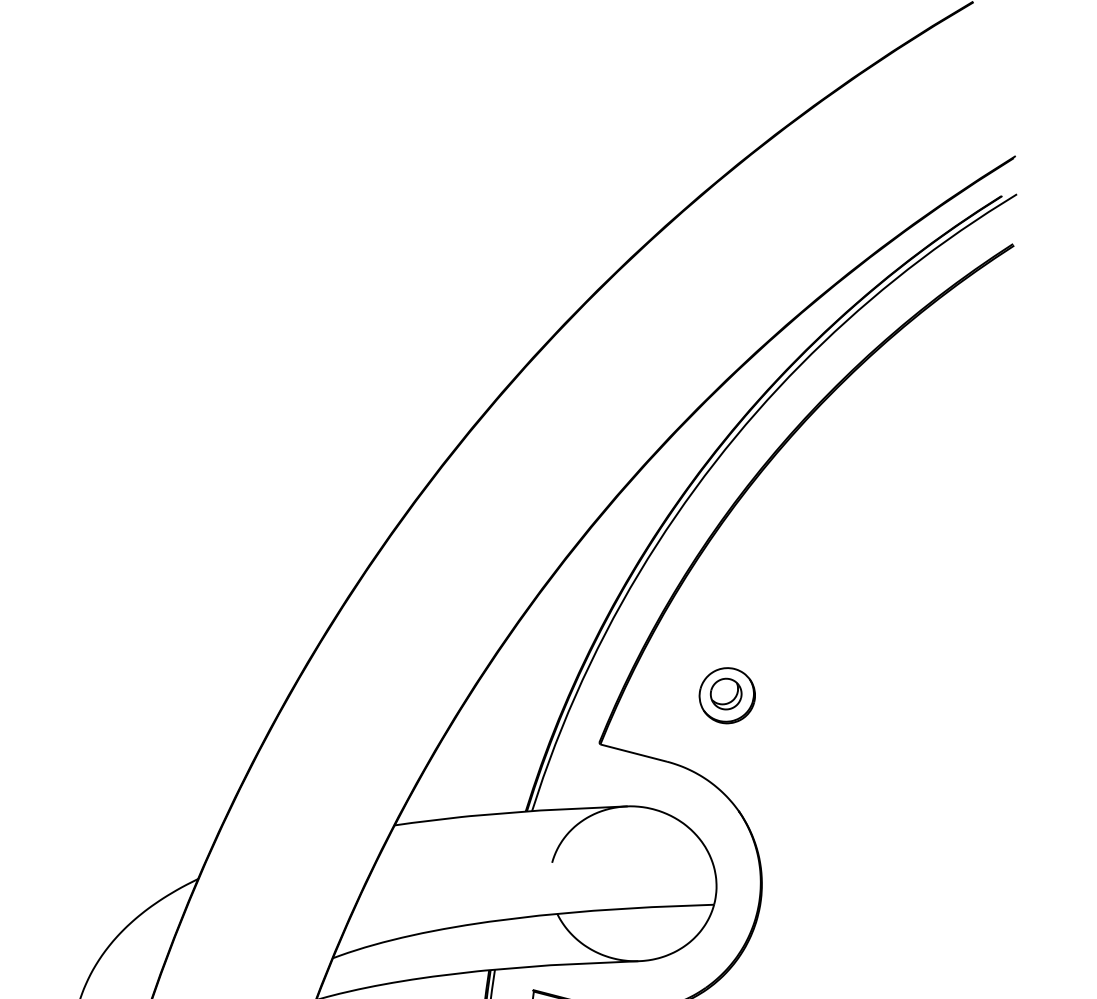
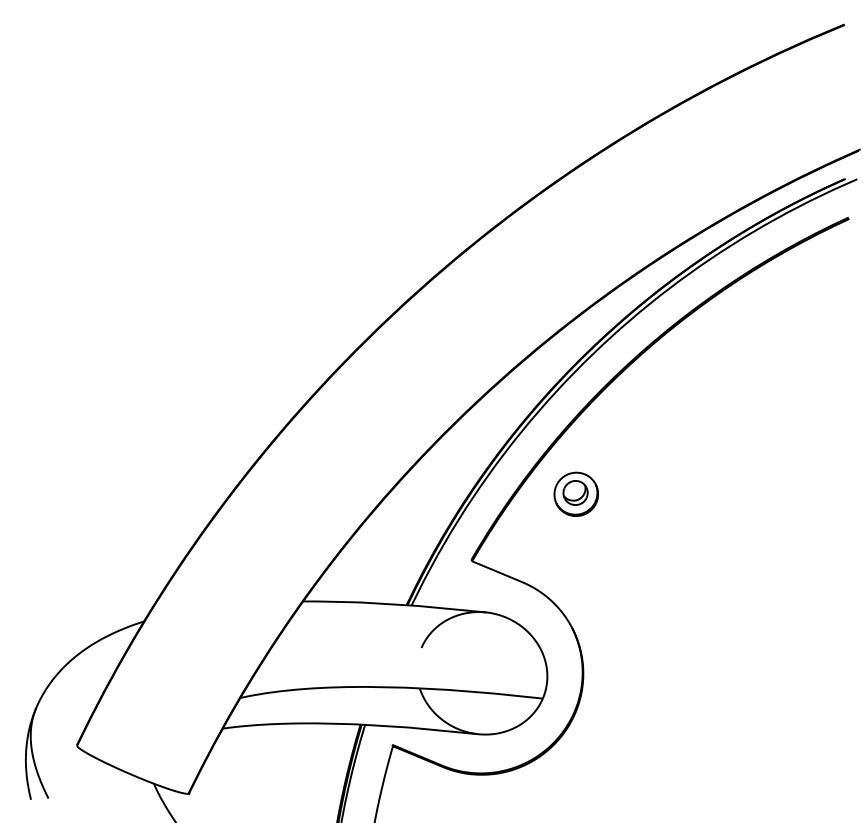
part: (726, 694) -> (575, 493), moved

